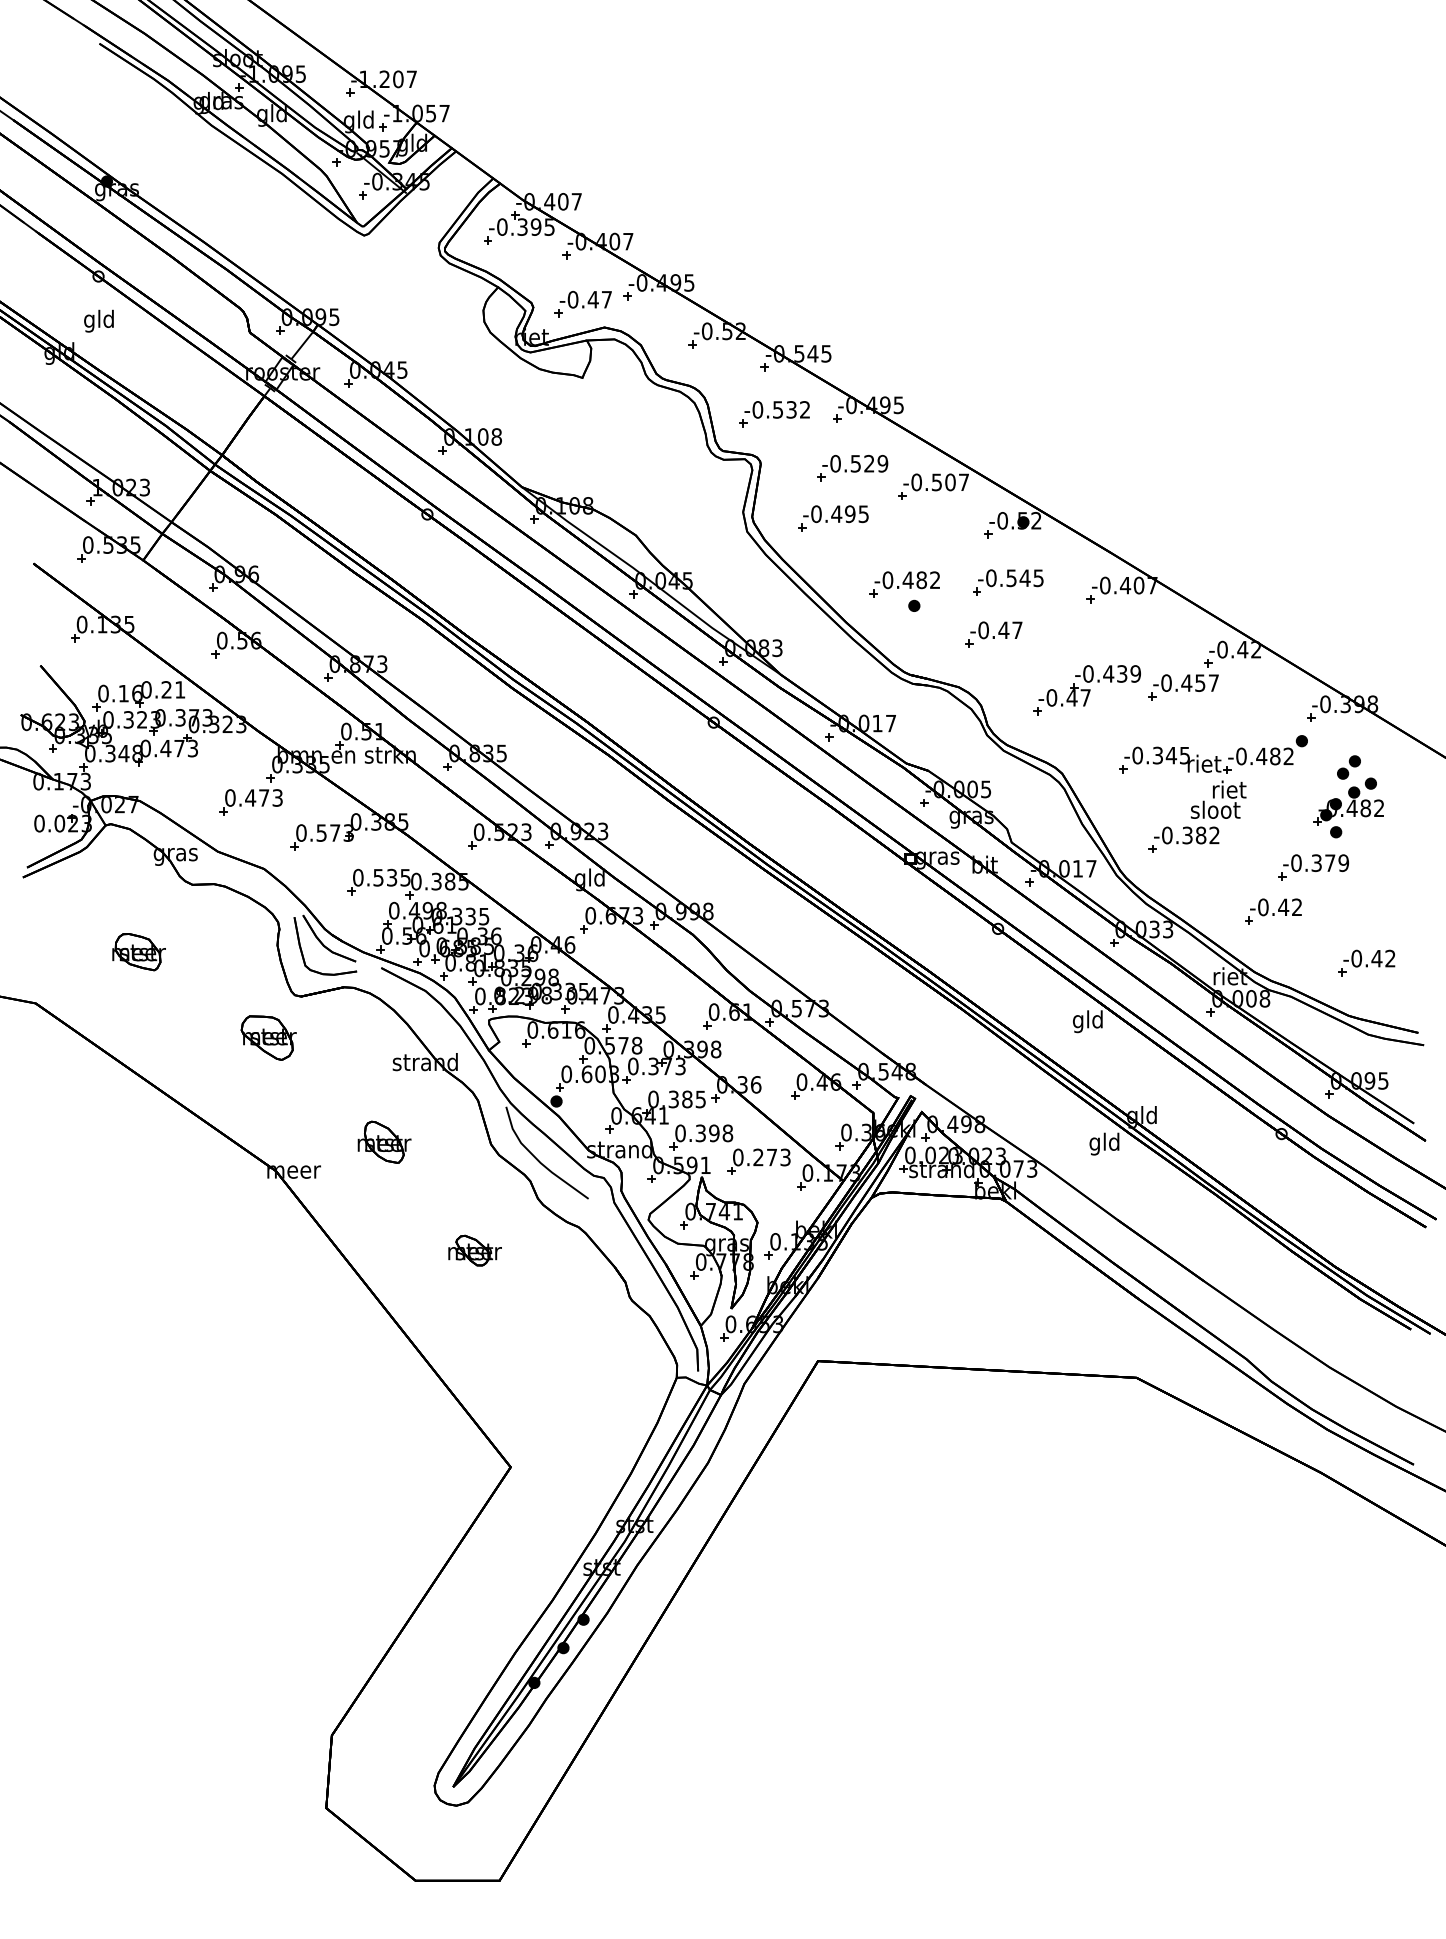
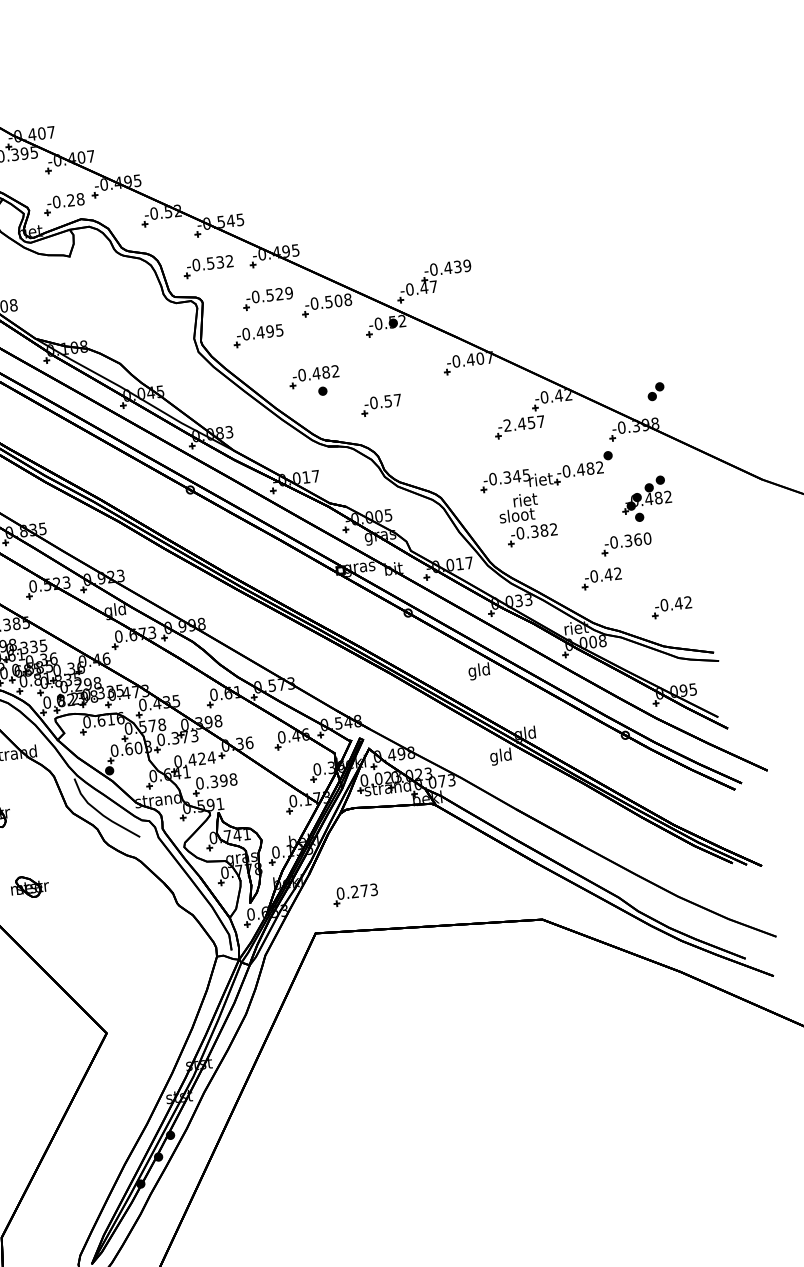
text: (599, 299) -> (75, 199), -0.47 -> -0.28
text: (963, 482) -> (347, 299), -0.507 -> -0.508
part: (1008, 582) -> (387, 367), removed
text: (1003, 630) -> (387, 401), -0.47 -> -0.57
text: (1166, 682) -> (507, 425), -0.457 -> -2.457
part: (1086, 690) -> (433, 281), moved
part: (1348, 767) -> (655, 391), moved
text: (1218, 799) -> (518, 507), moved
text: (1337, 863) -> (643, 539), -0.379 -> -0.360
text: (687, 1099) -> (202, 758), 0.385 -> 0.424
part: (758, 1161) -> (355, 894), moved
part: (474, 1250) -> (29, 886), moved

